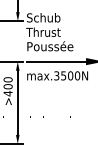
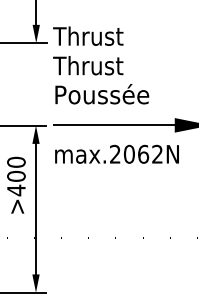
text: (43, 17) -> (88, 35), Schub -> Thrust
text: (67, 75) -> (137, 153), max.3500N -> max.2062N

